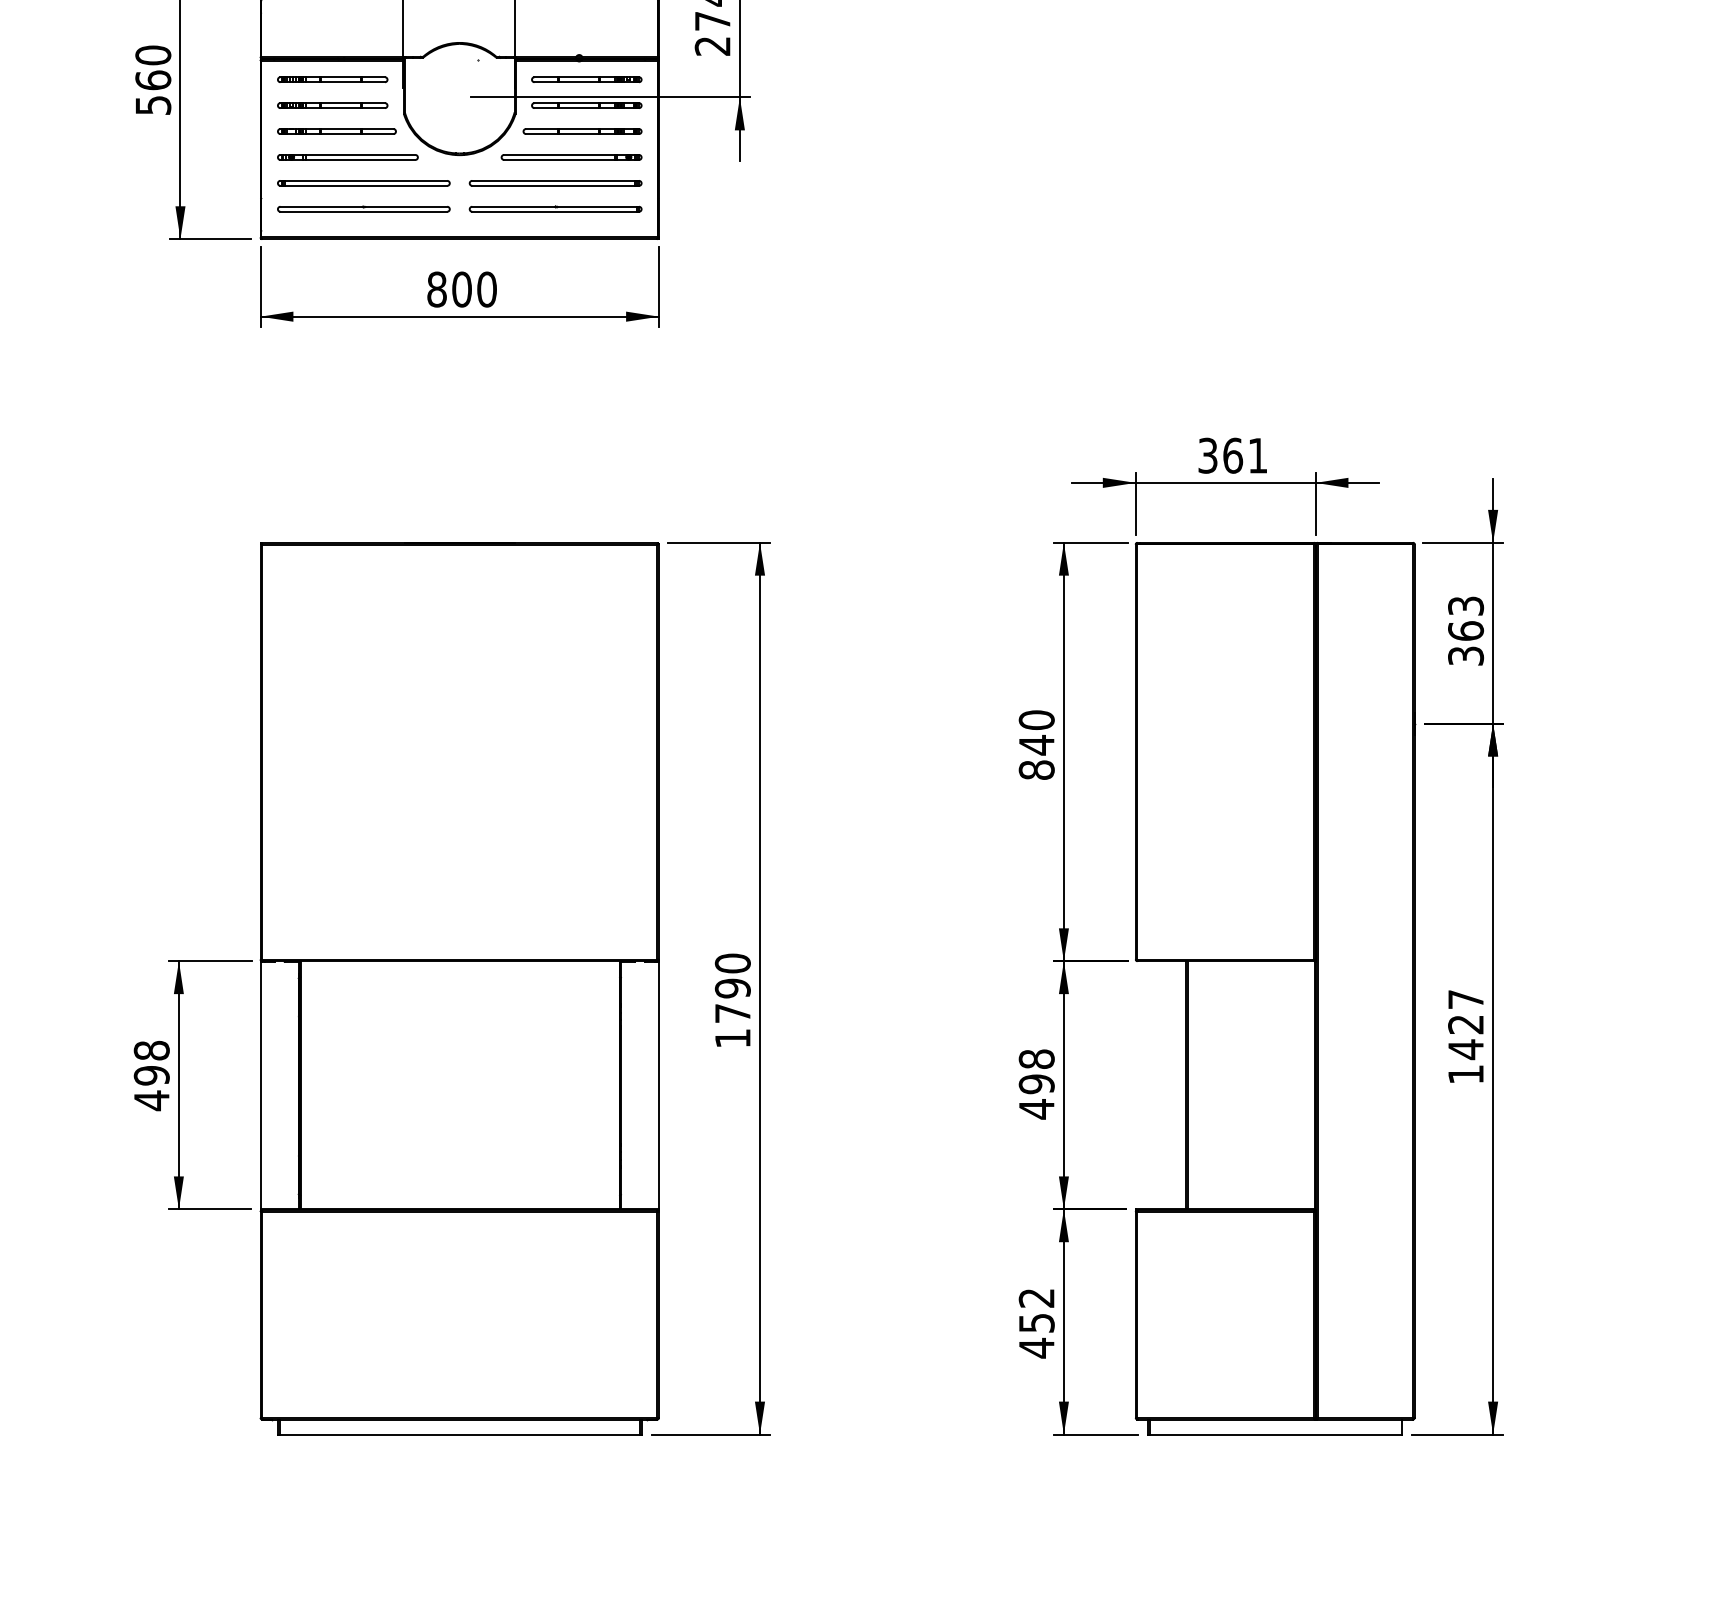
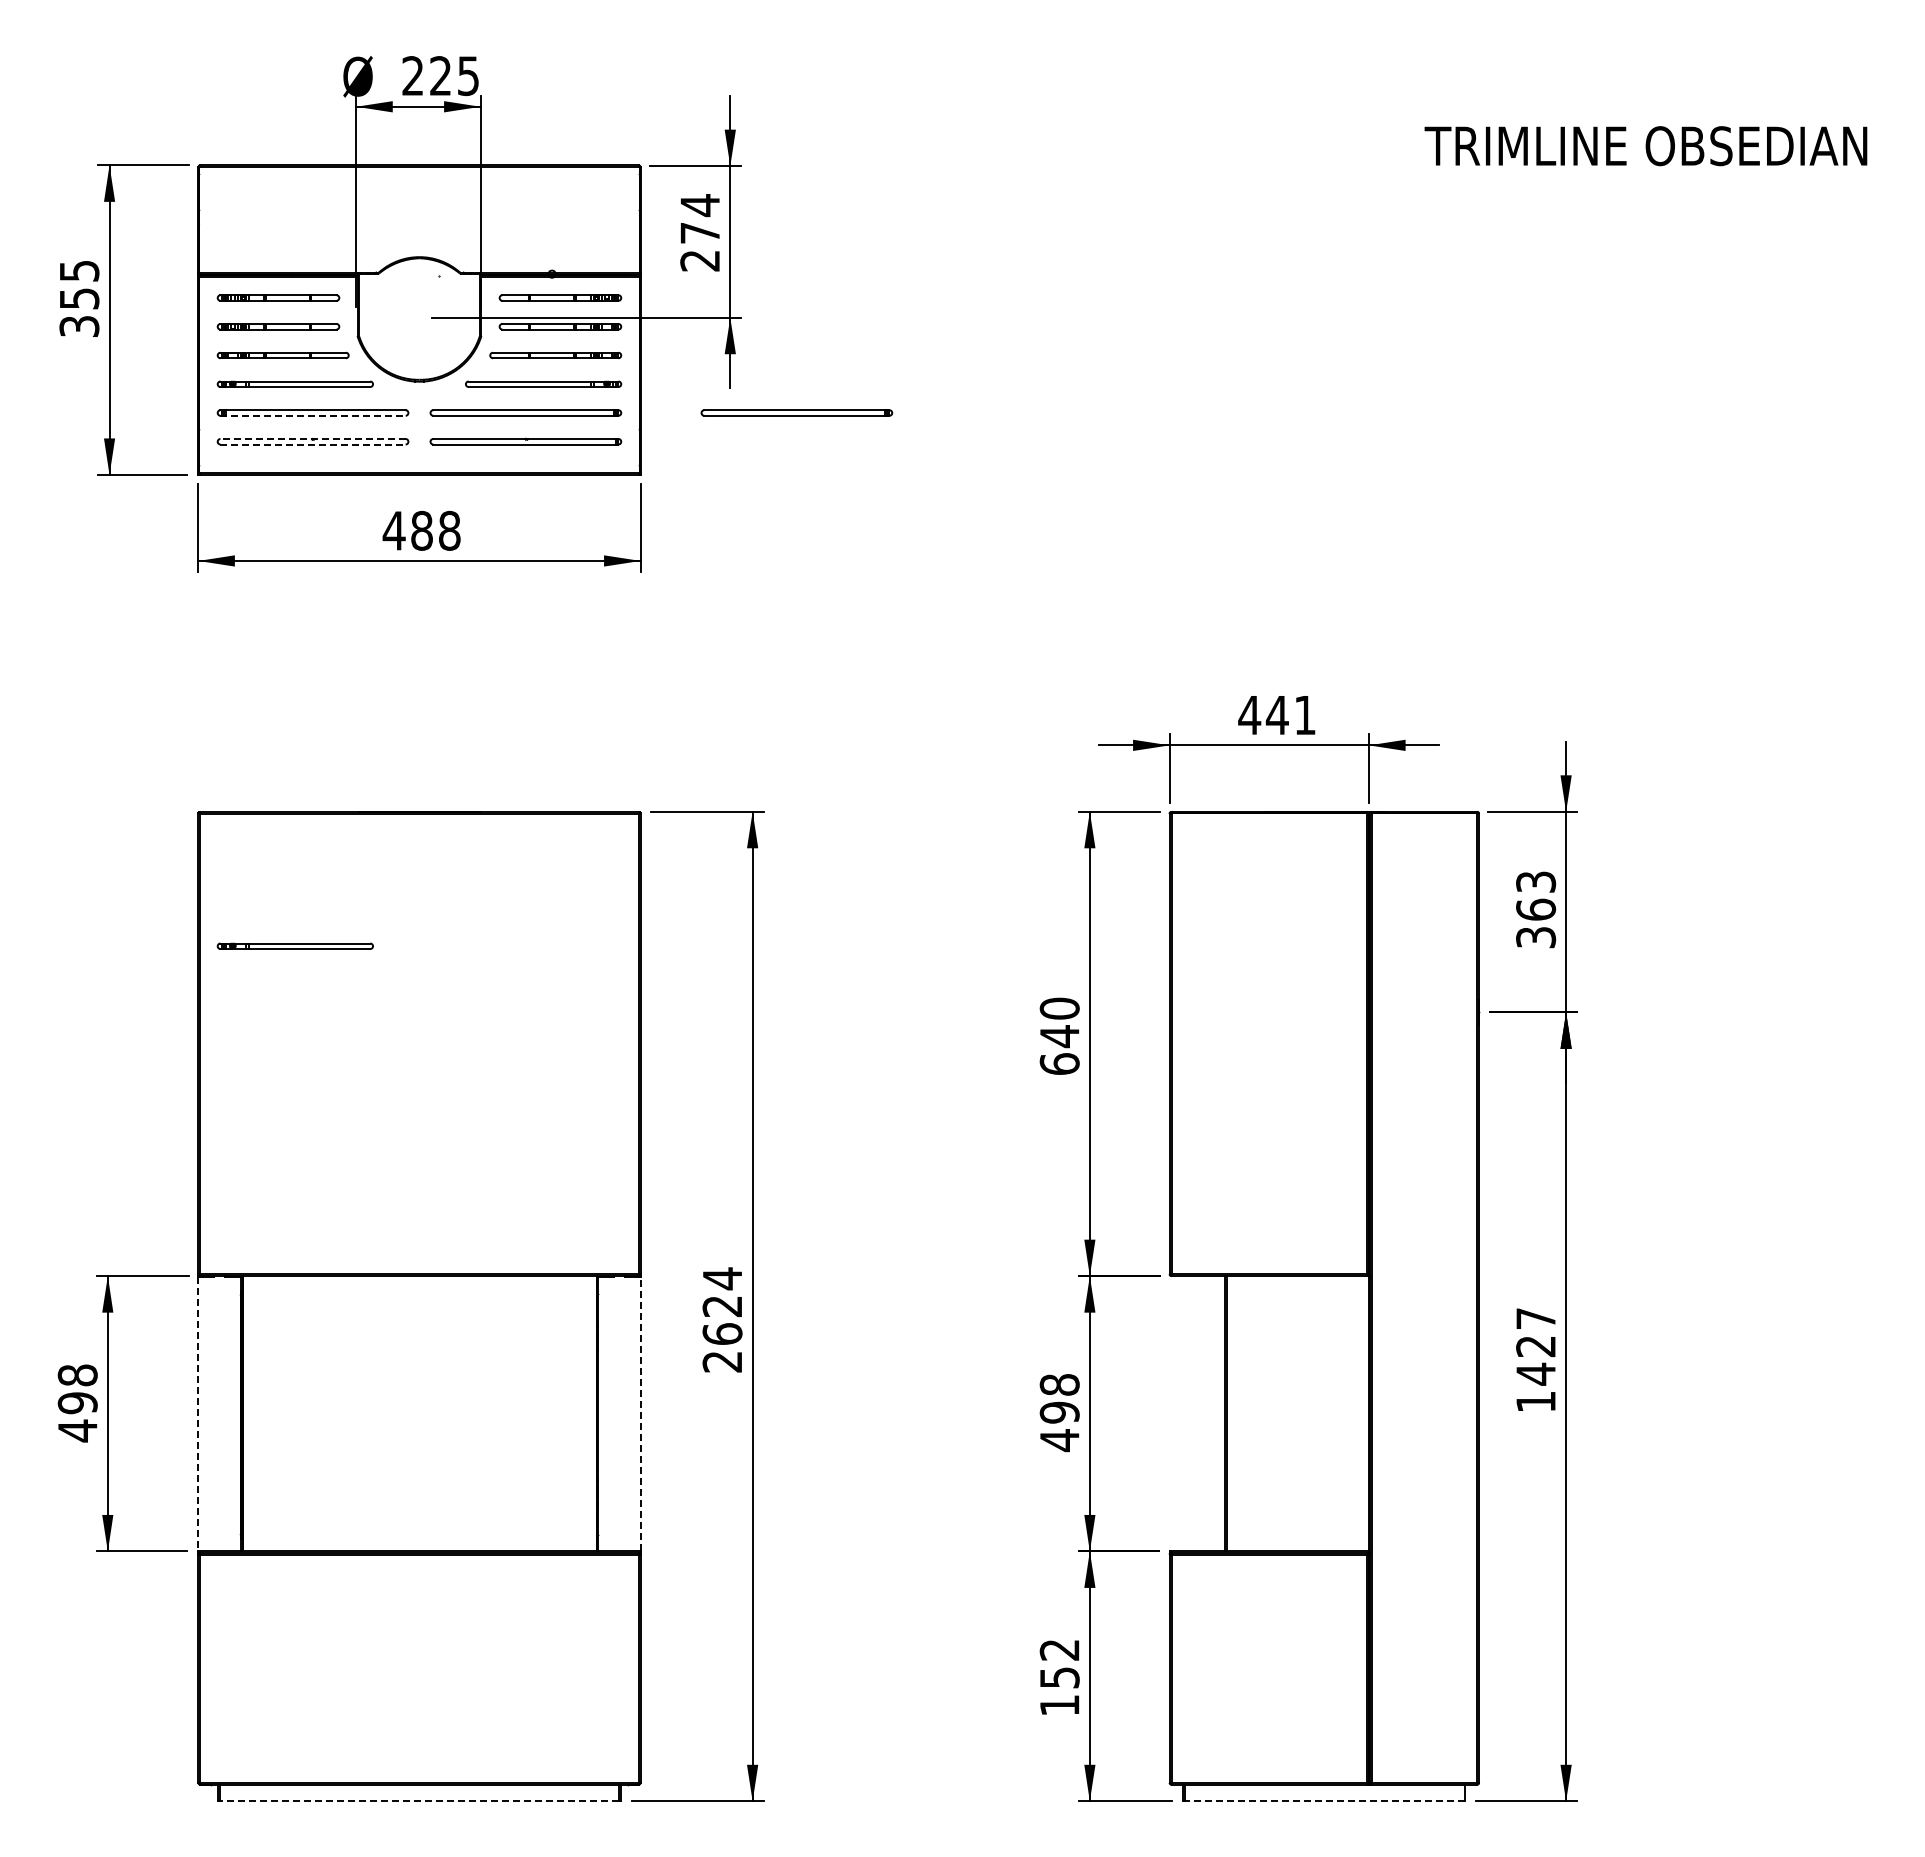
text: (153, 80) -> (79, 298), 560 -> 355
part: (799, 182) -> (796, 412), added
line: (364, 185) -> (313, 415), solid -> dashed
line: (364, 206) -> (313, 438), solid -> dashed
line: (364, 211) -> (313, 444), solid -> dashed
text: (461, 289) -> (421, 530), 800 -> 488
text: (1220, 455) -> (1263, 715), 361 -> 441
part: (347, 663) -> (294, 945), added
text: (1036, 769) -> (1059, 1063), 840 -> 640
text: (732, 1000) -> (722, 1319), 1790 -> 2624
line: (260, 1085) -> (198, 1414), solid -> dashed
line: (658, 1085) -> (640, 1413), solid -> dashed
text: (1036, 1348) -> (1059, 1705), 452 -> 152
line: (459, 1434) -> (419, 1801), solid -> dashed
line: (1276, 1434) -> (1325, 1801), solid -> dashed

